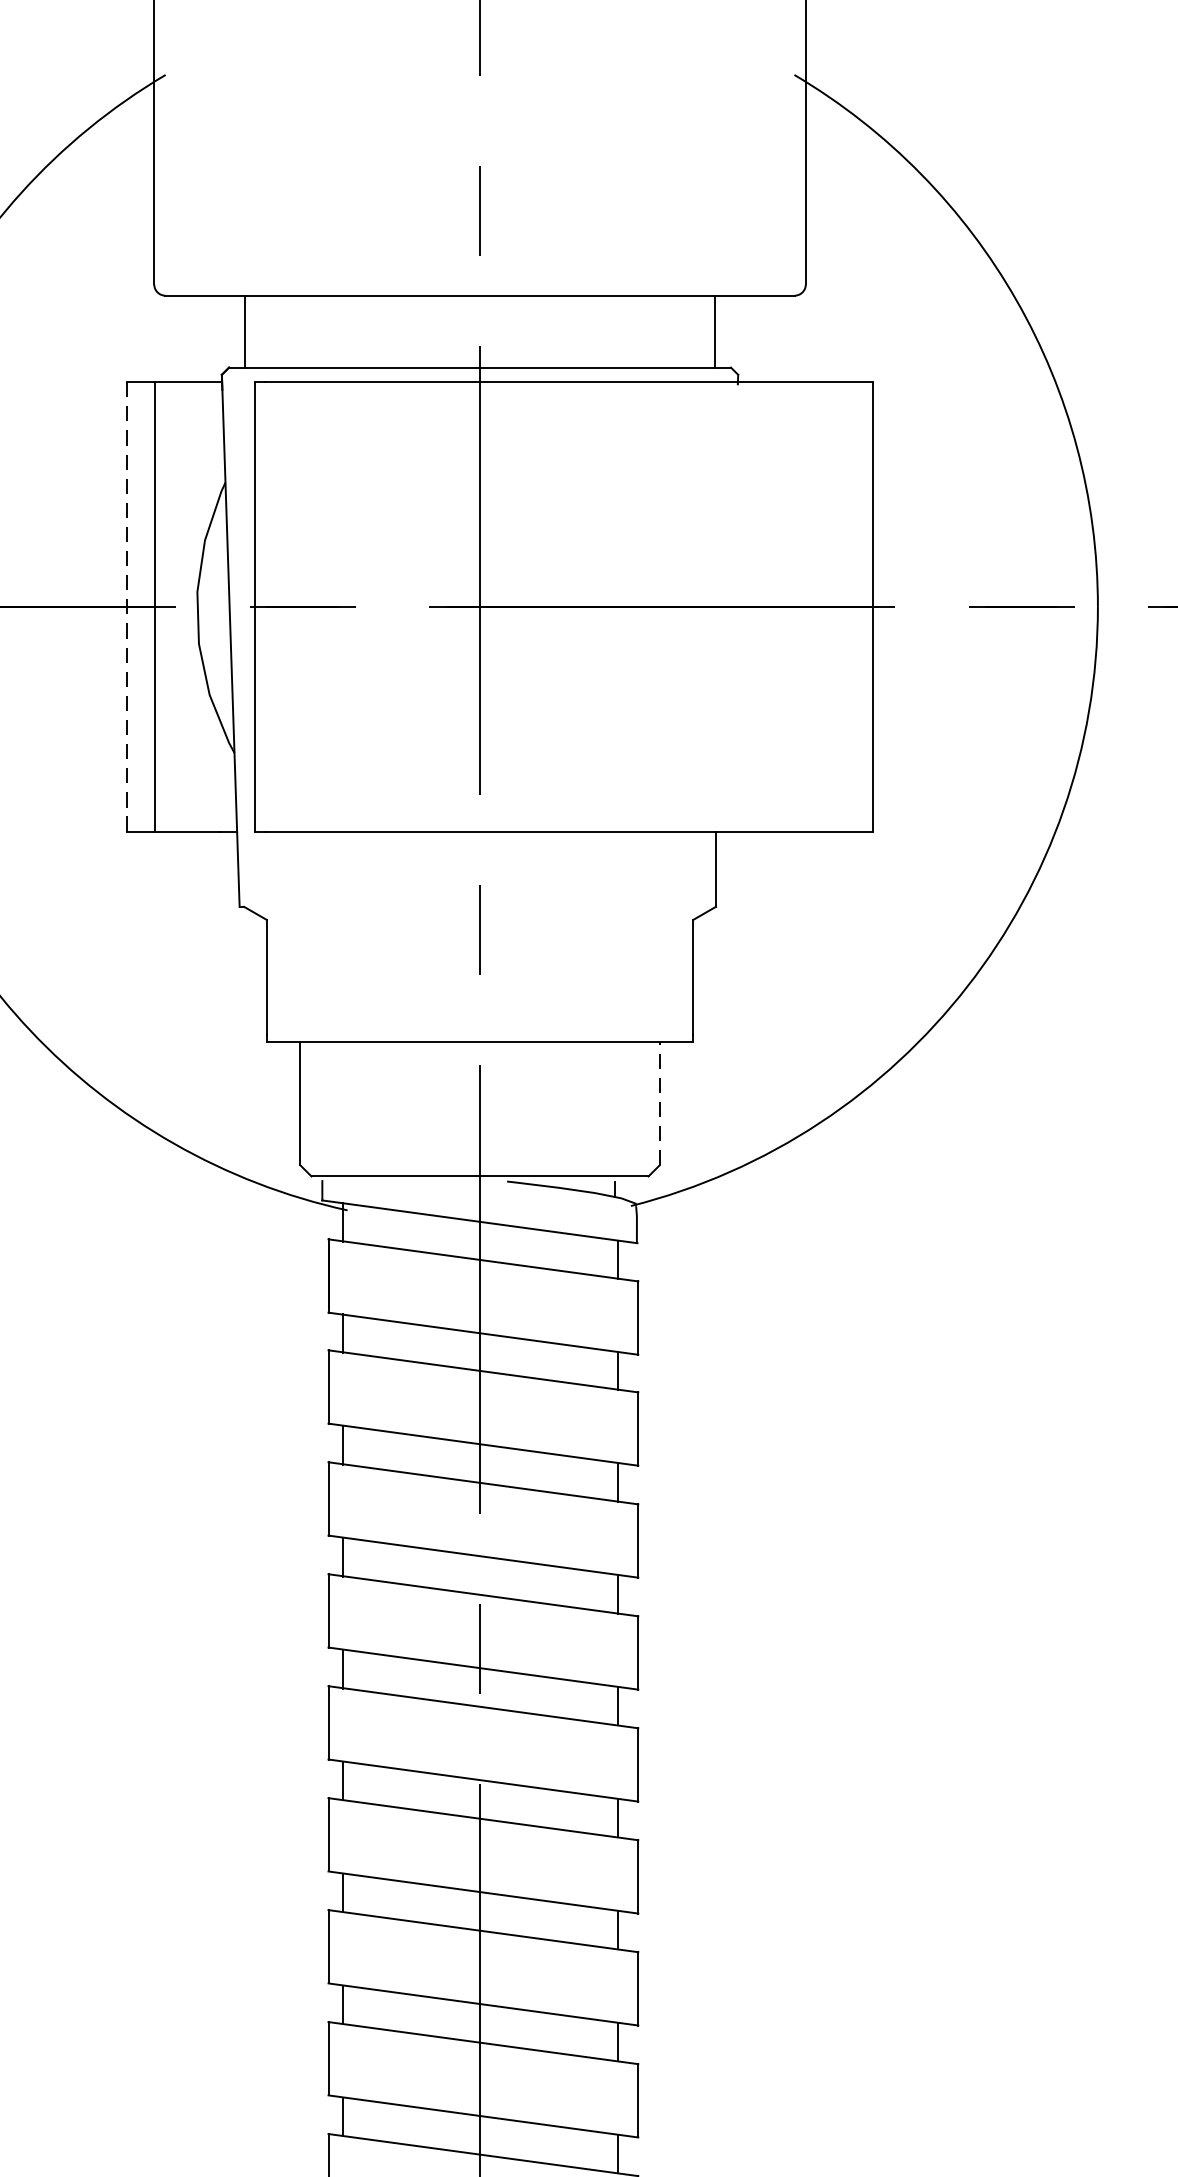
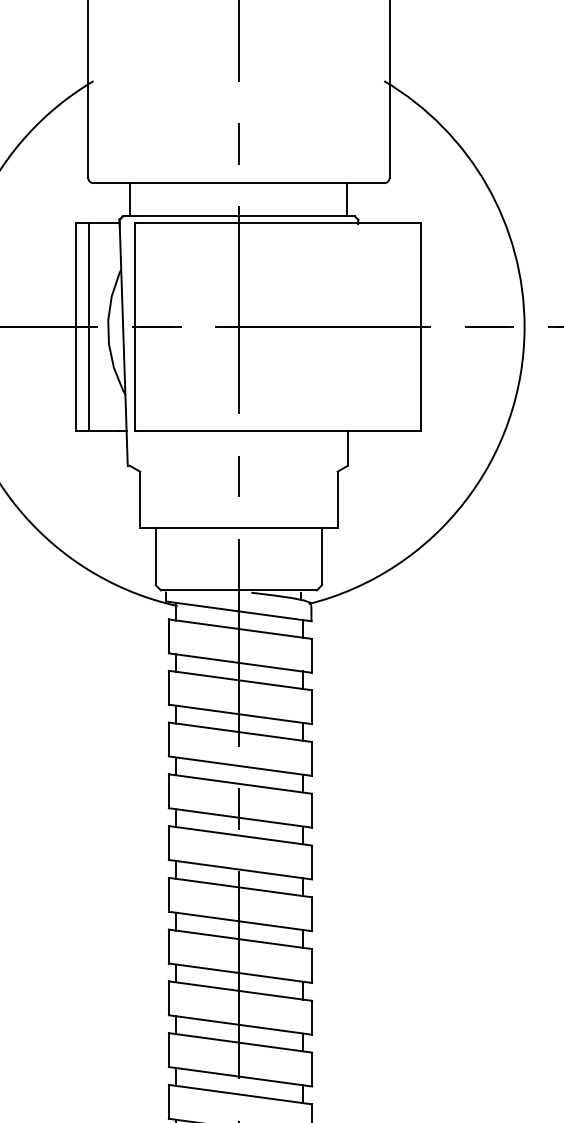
line: (126, 607) -> (75, 327), dashed -> solid
line: (660, 1103) -> (322, 556), dashed -> solid

